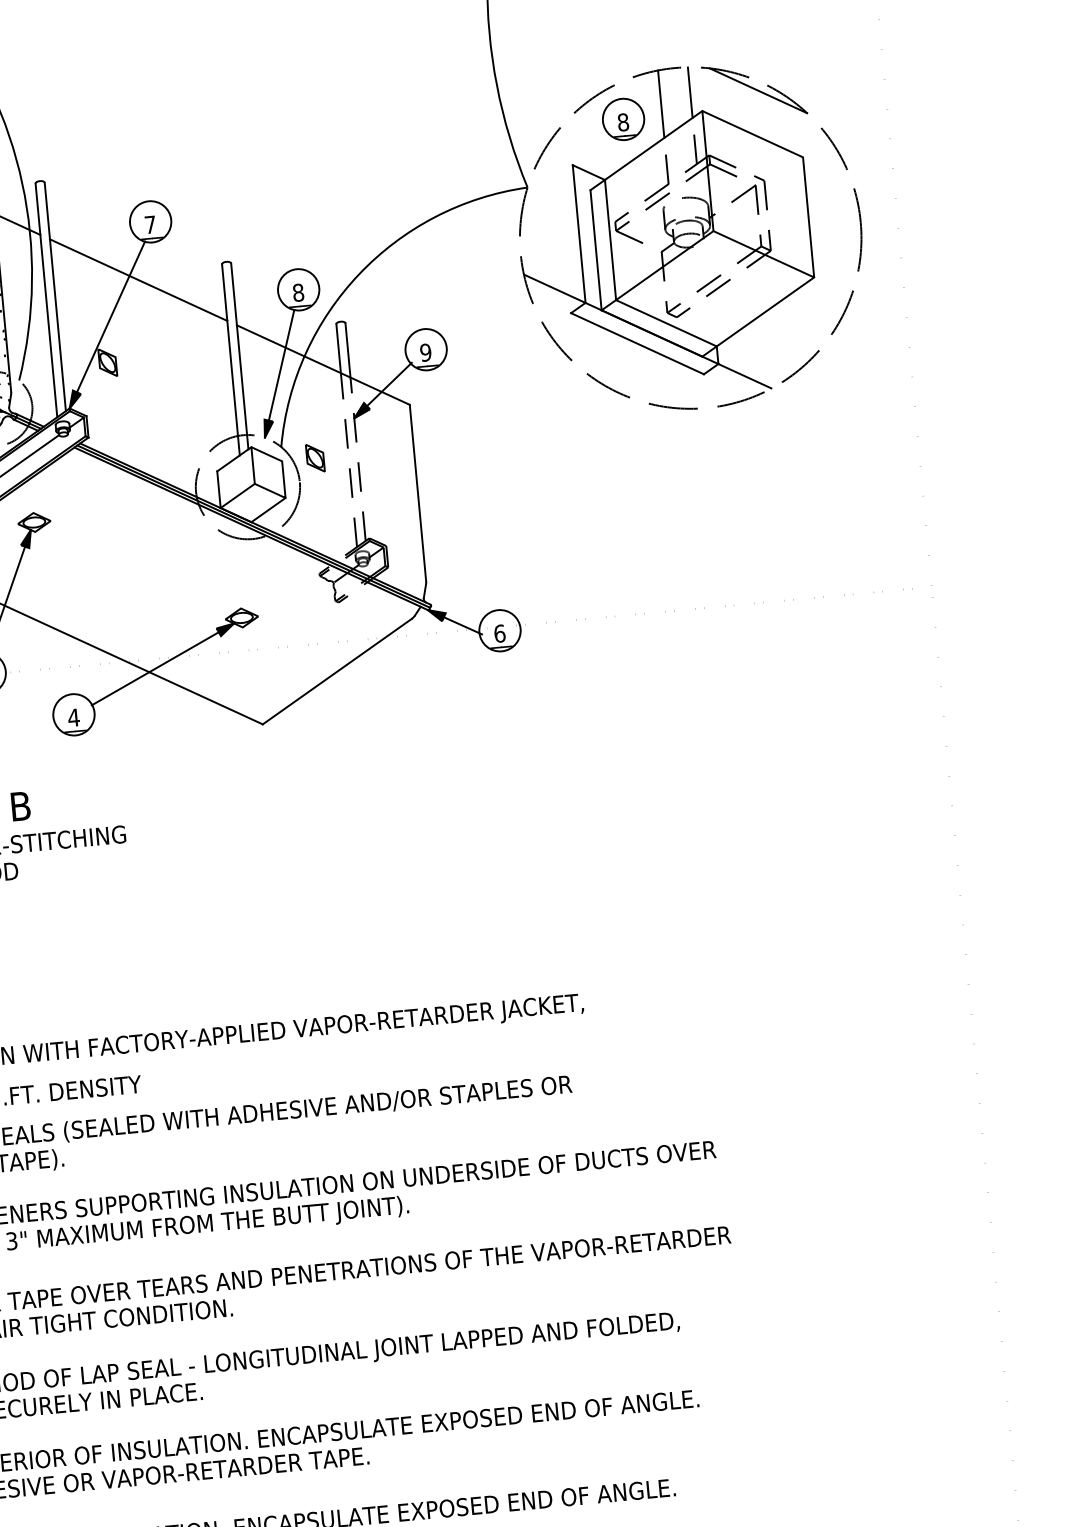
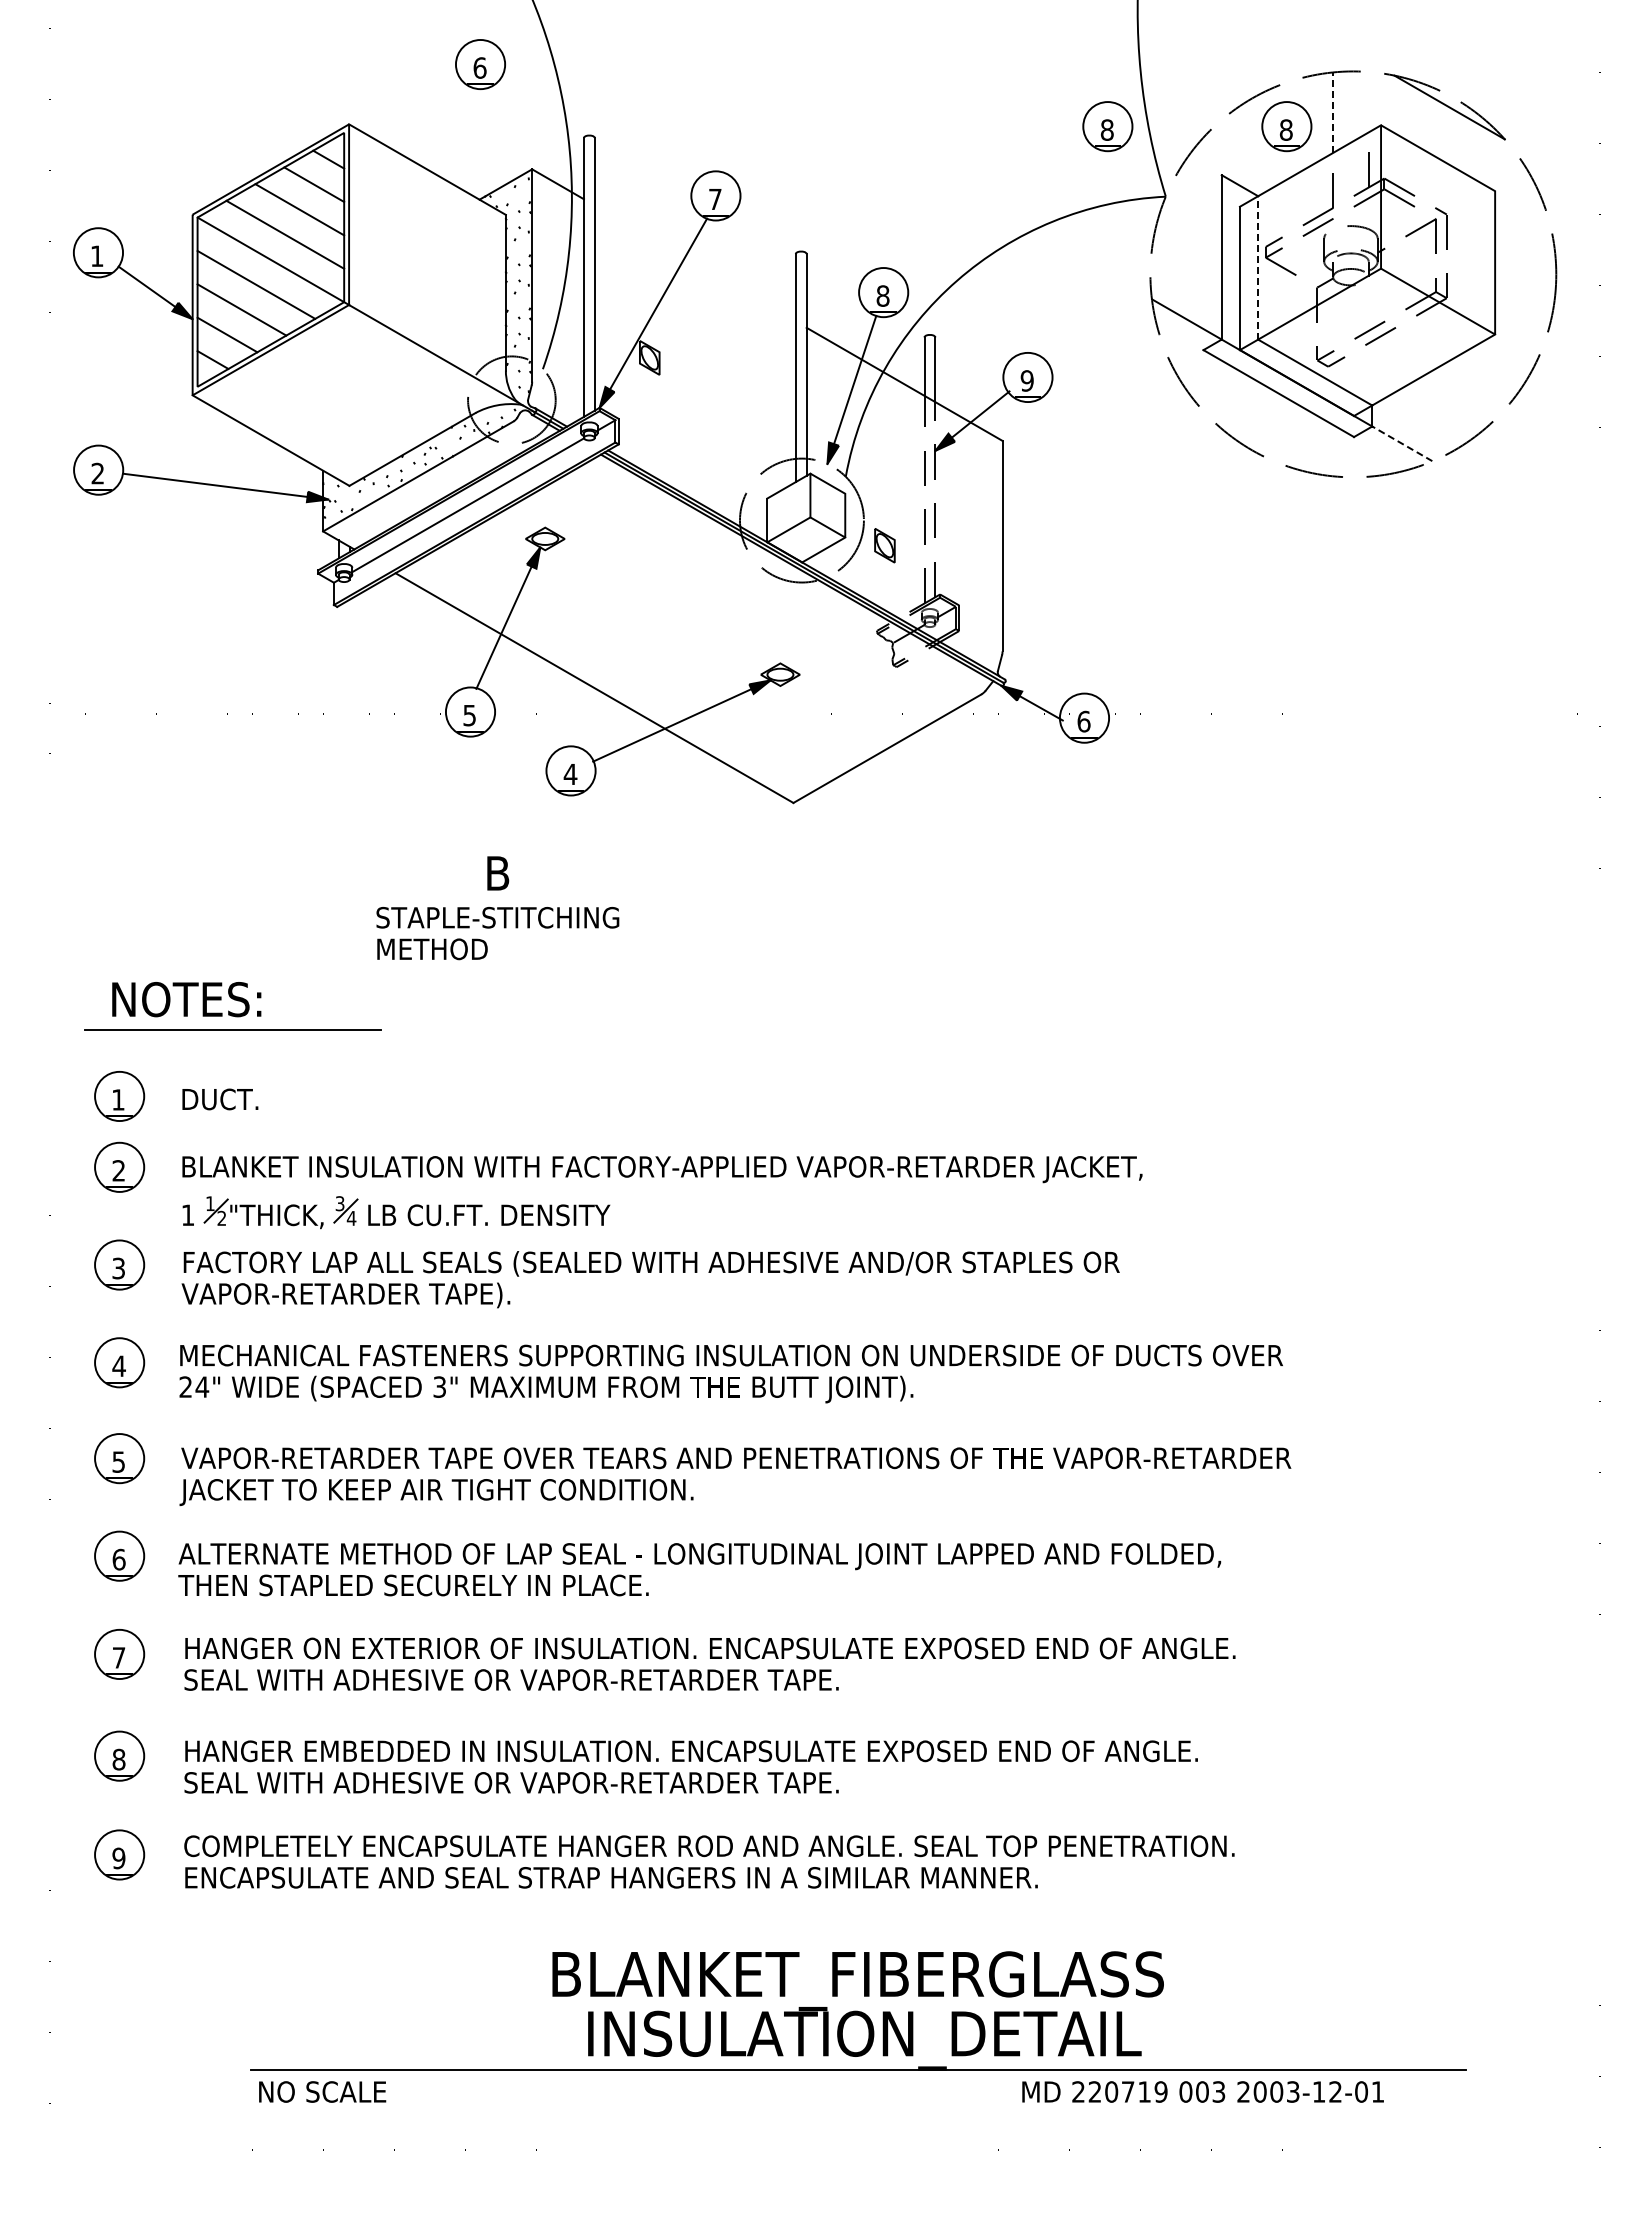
line: (690, 92) -> (1368, 102), removed
line: (661, 104) -> (1333, 112), solid -> dashed
part: (473, 133) -> (1107, 126), added
line: (610, 239) -> (1258, 267), solid -> dashed
line: (137, 280) -> (694, 263), removed
line: (745, 375) -> (1402, 443), solid -> dashed
part: (315, 458) -> (884, 545), moved

